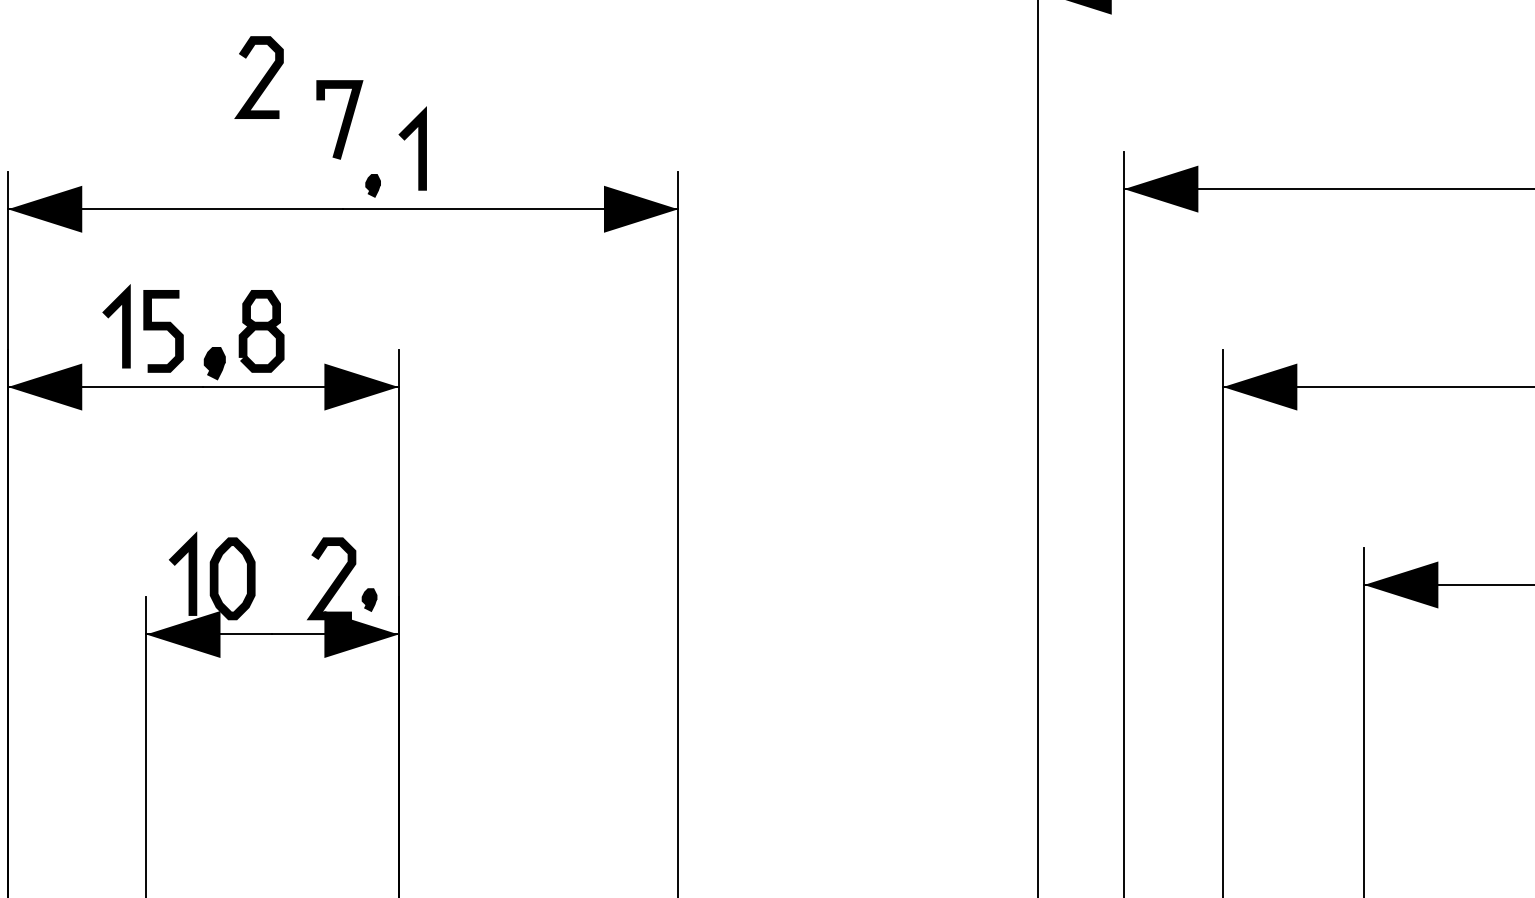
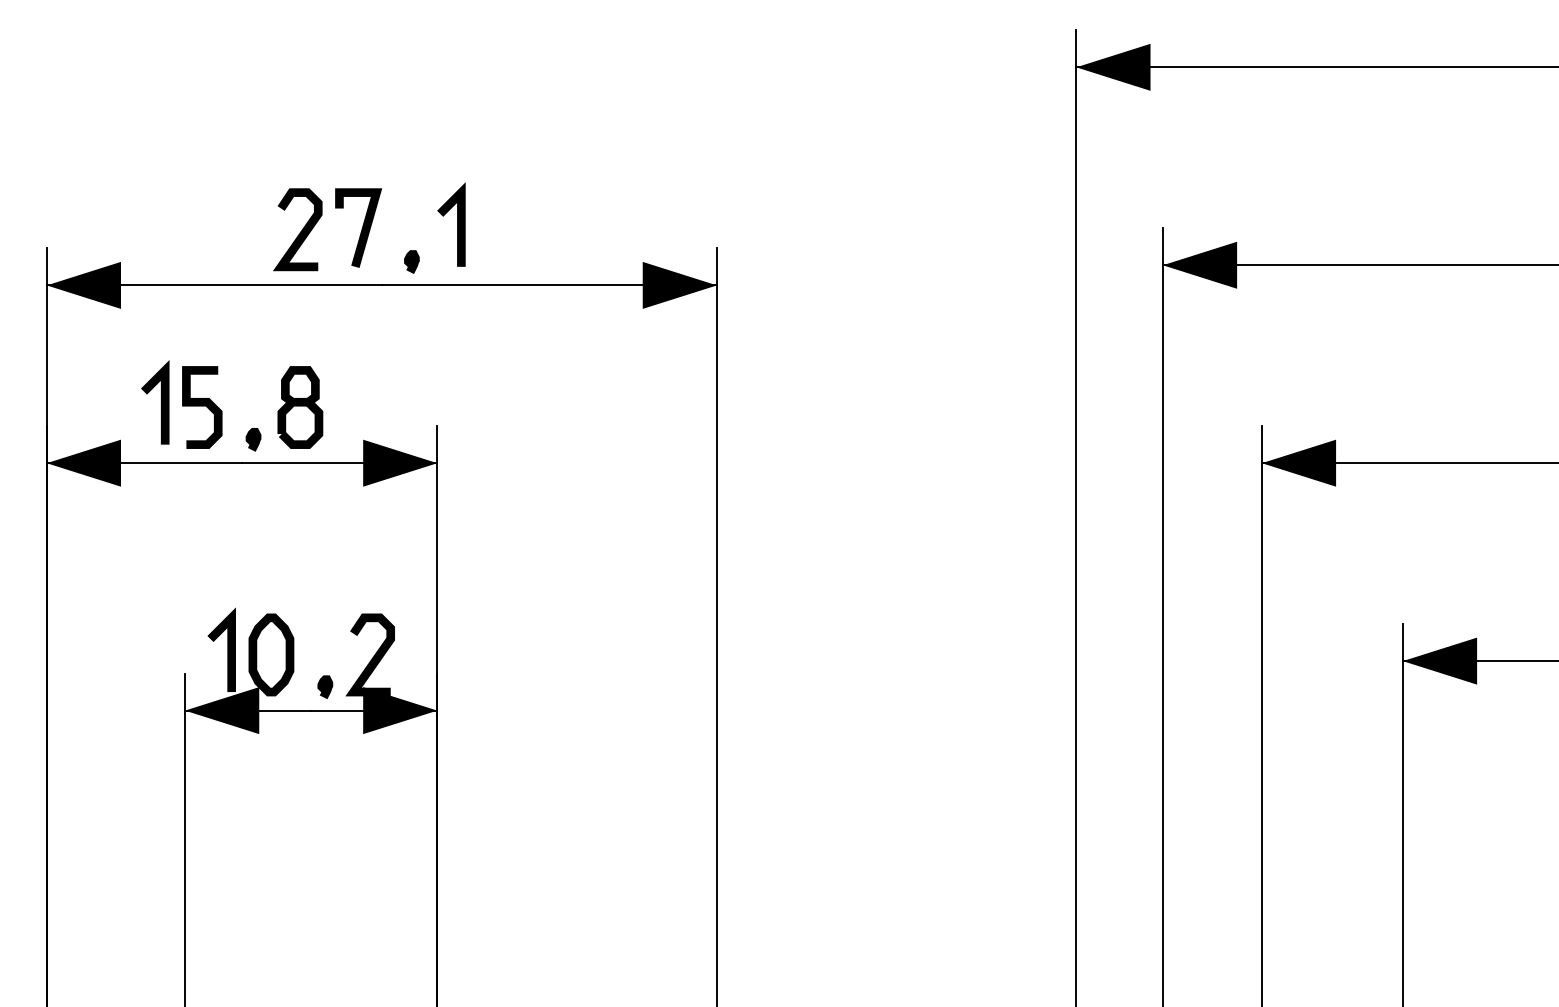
curve: (261, 79) -> (300, 231), moved
line: (342, 120) -> (361, 228), moved
part: (214, 363) -> (253, 439), size x0.71
part: (369, 599) -> (325, 686), moved

